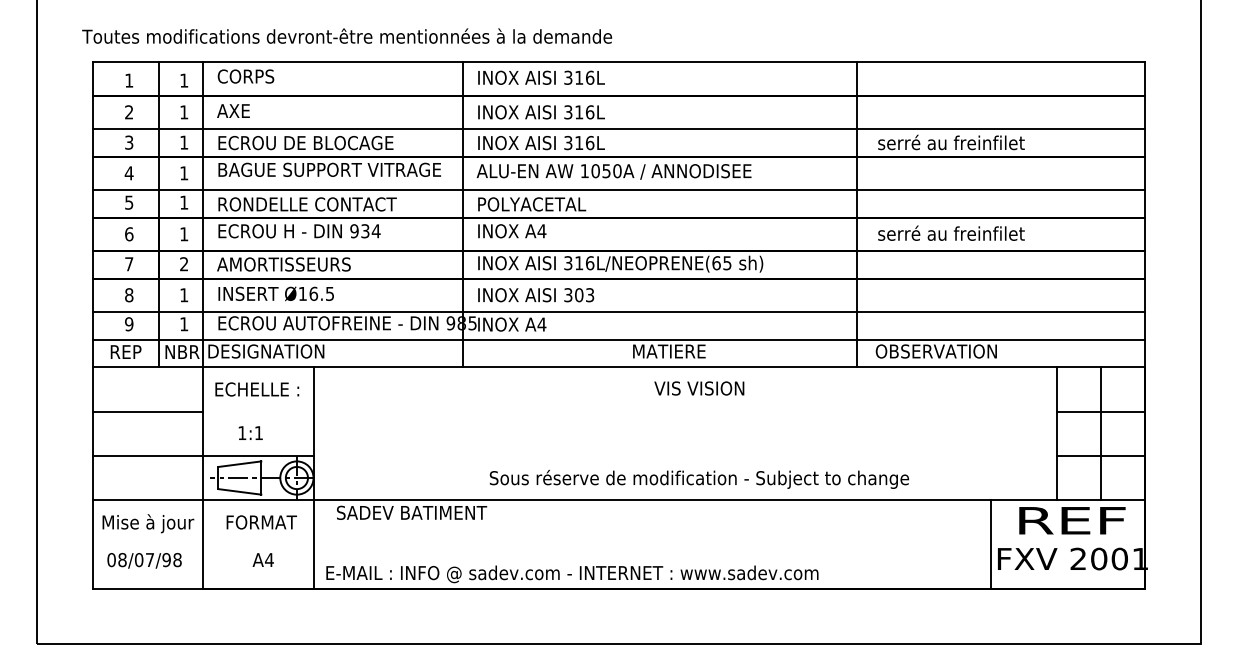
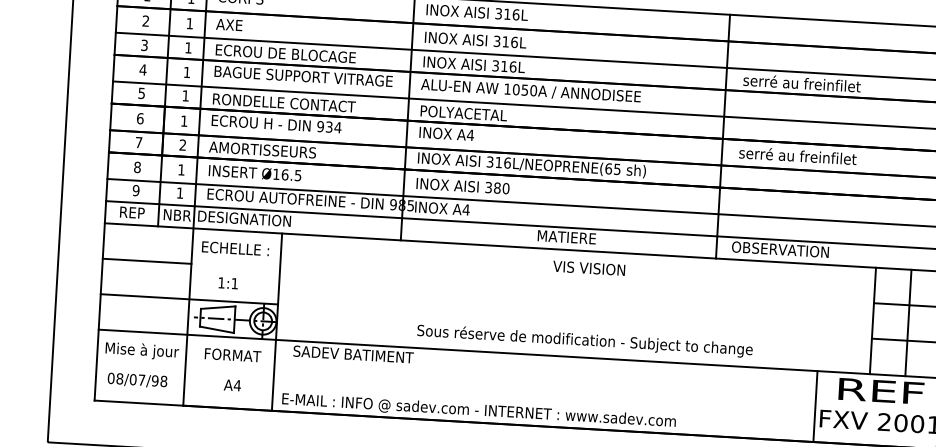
text: (584, 295) -> (501, 188), 303 -> 380

